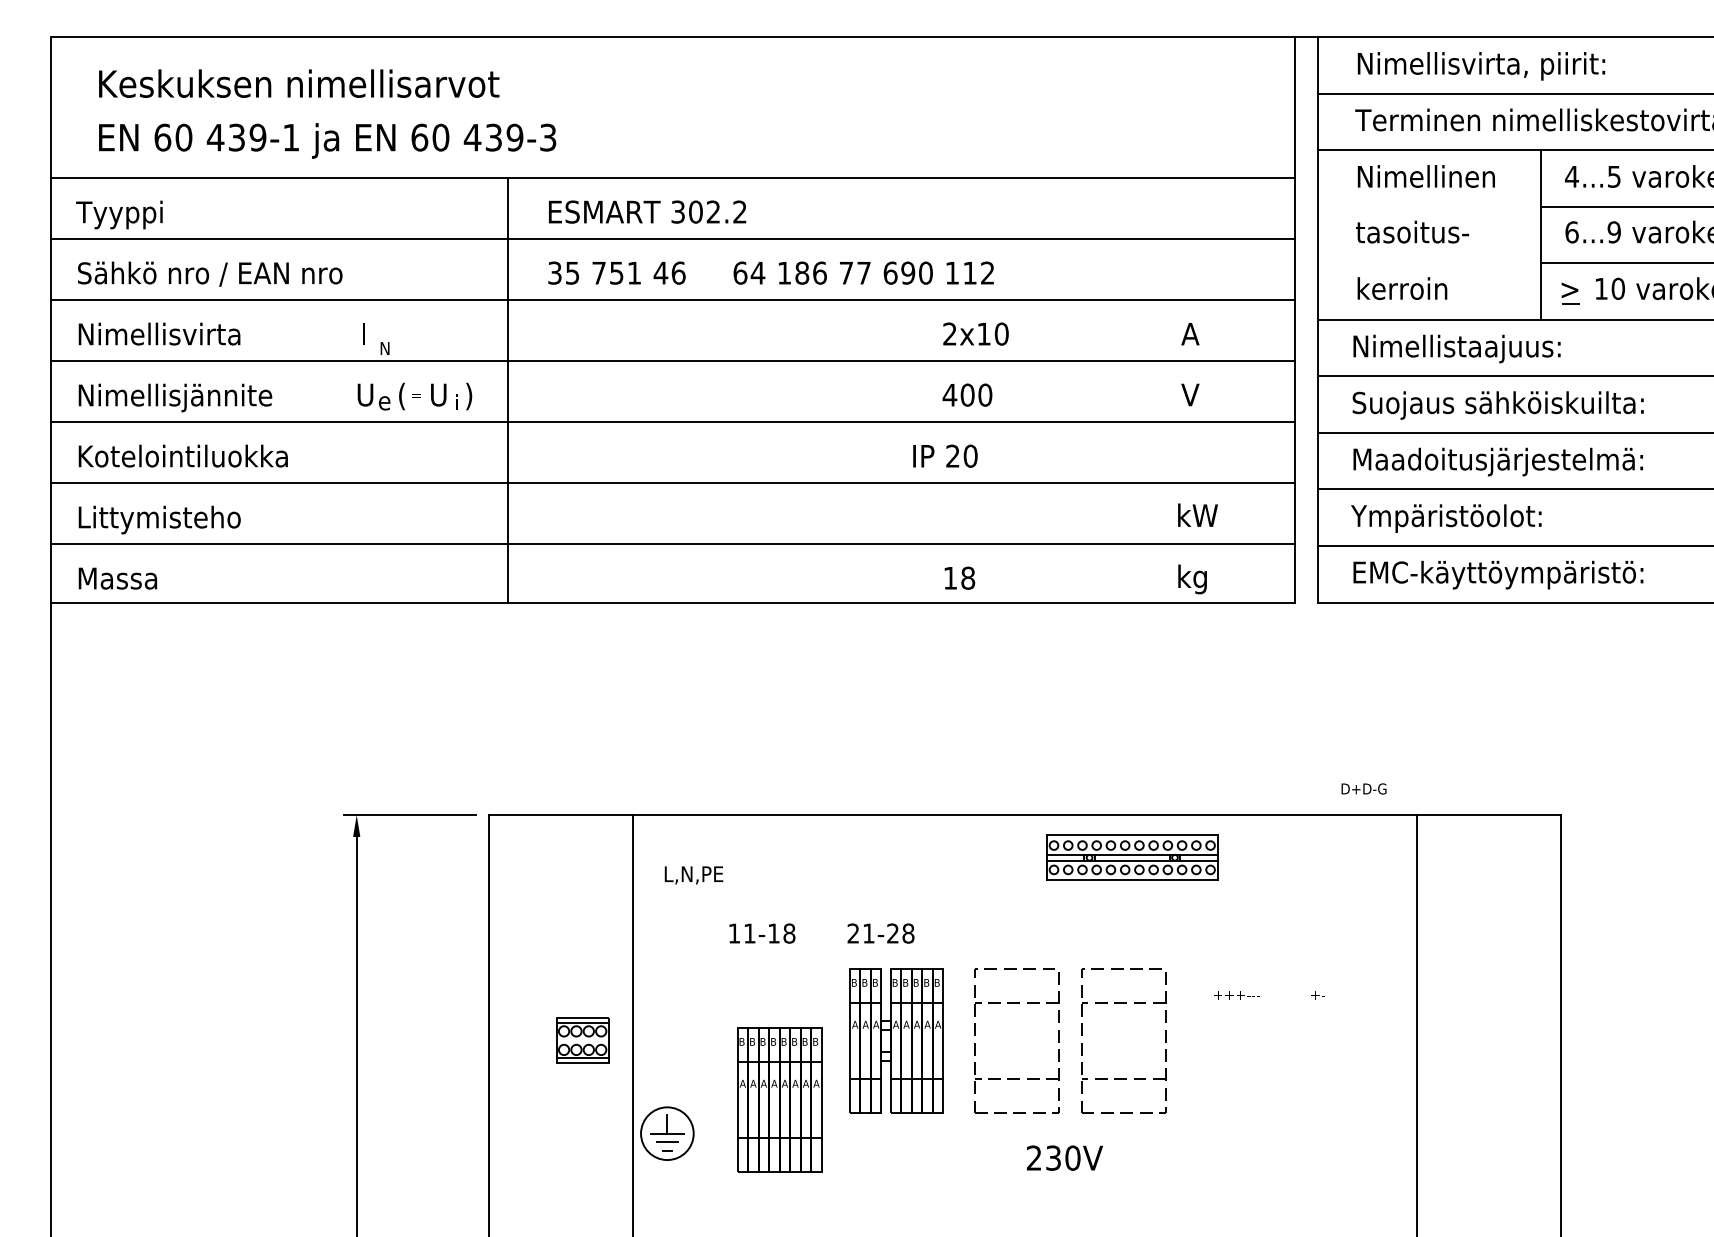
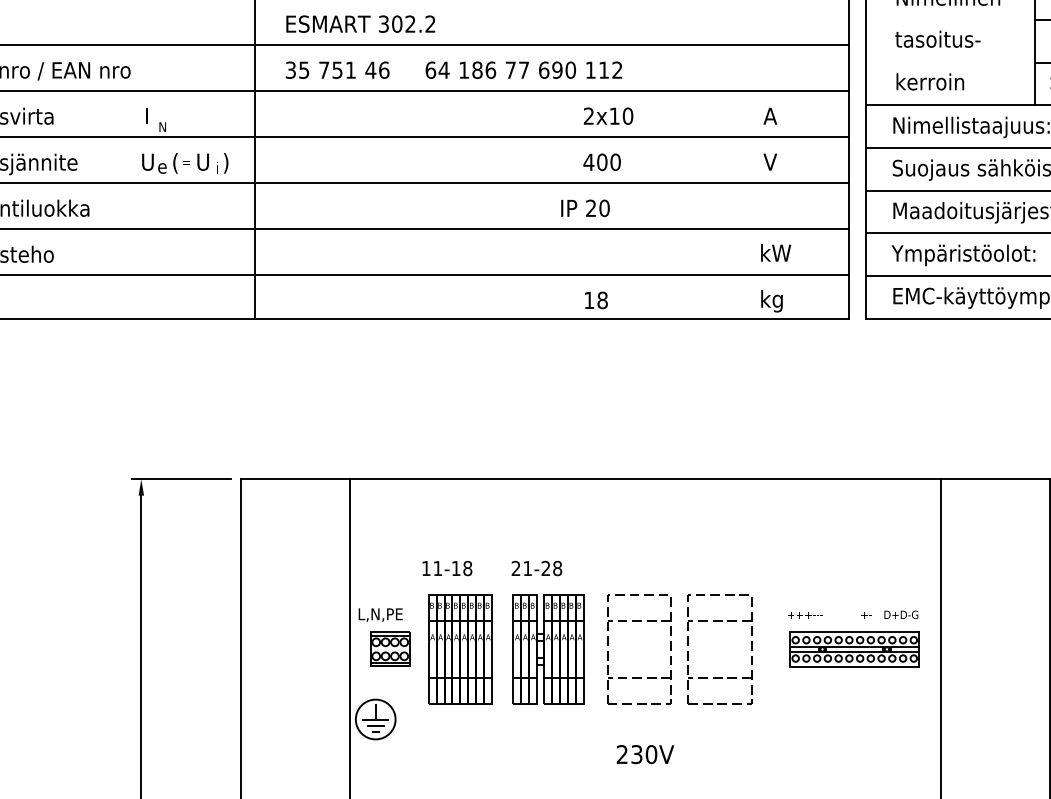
text: (1363, 788) -> (900, 614), moved
part: (1132, 857) -> (854, 649), moved
text: (693, 875) -> (380, 615), moved
part: (582, 1040) -> (390, 649), moved
part: (779, 1099) -> (460, 649), moved
text: (1064, 1157) -> (645, 754), moved

